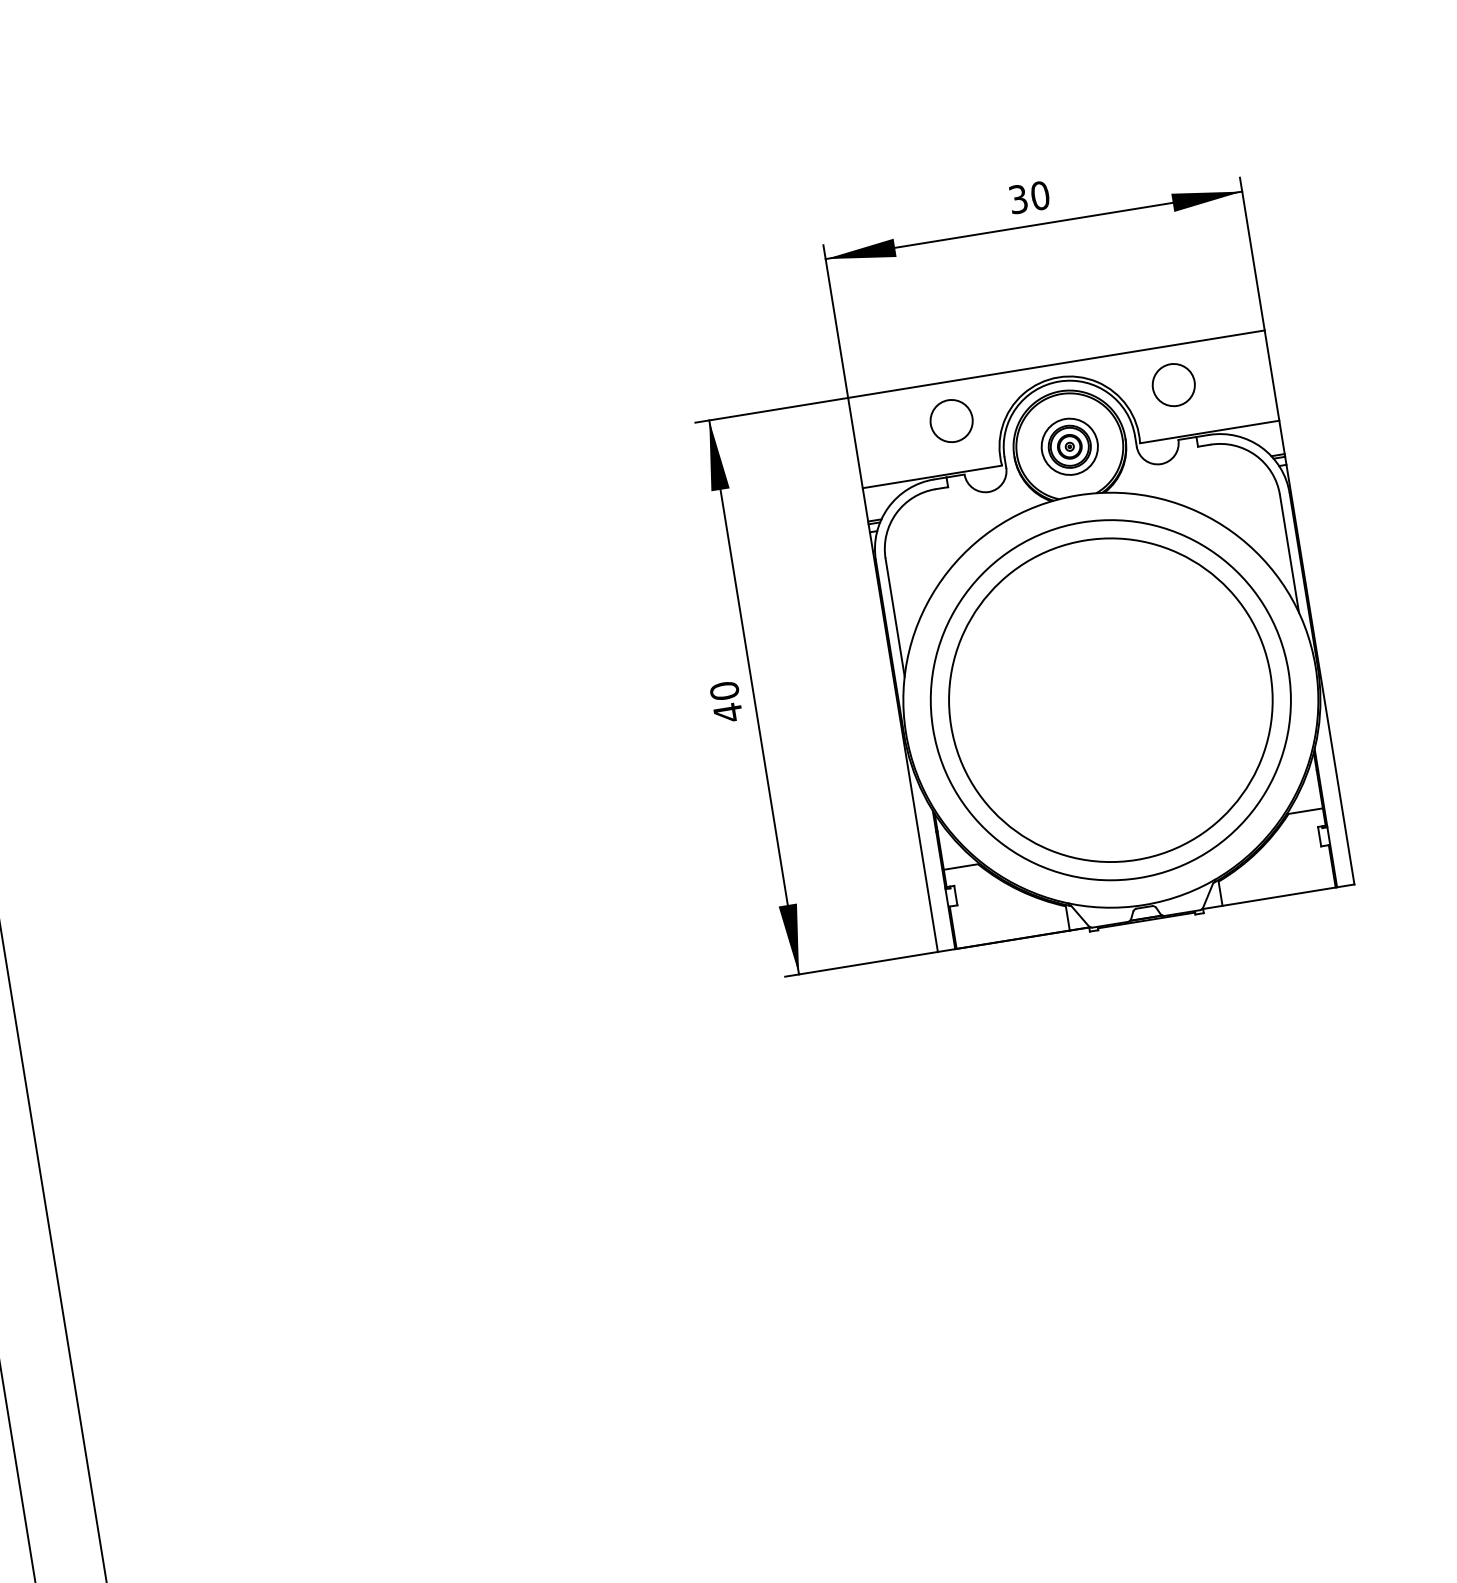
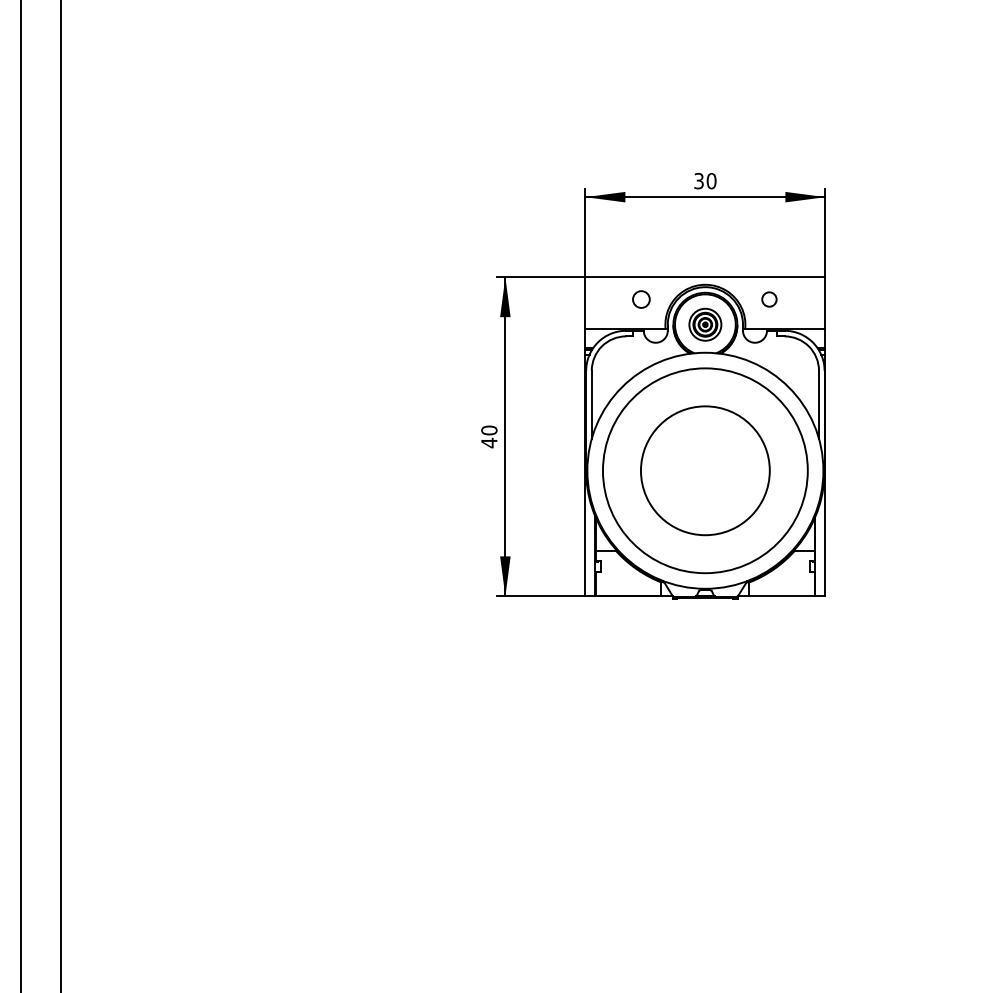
circle: (1173, 384) -> (769, 299), size x0.6
circle: (951, 420) -> (641, 299), size x0.7
circle: (1110, 699) -> (705, 470), size x0.7

